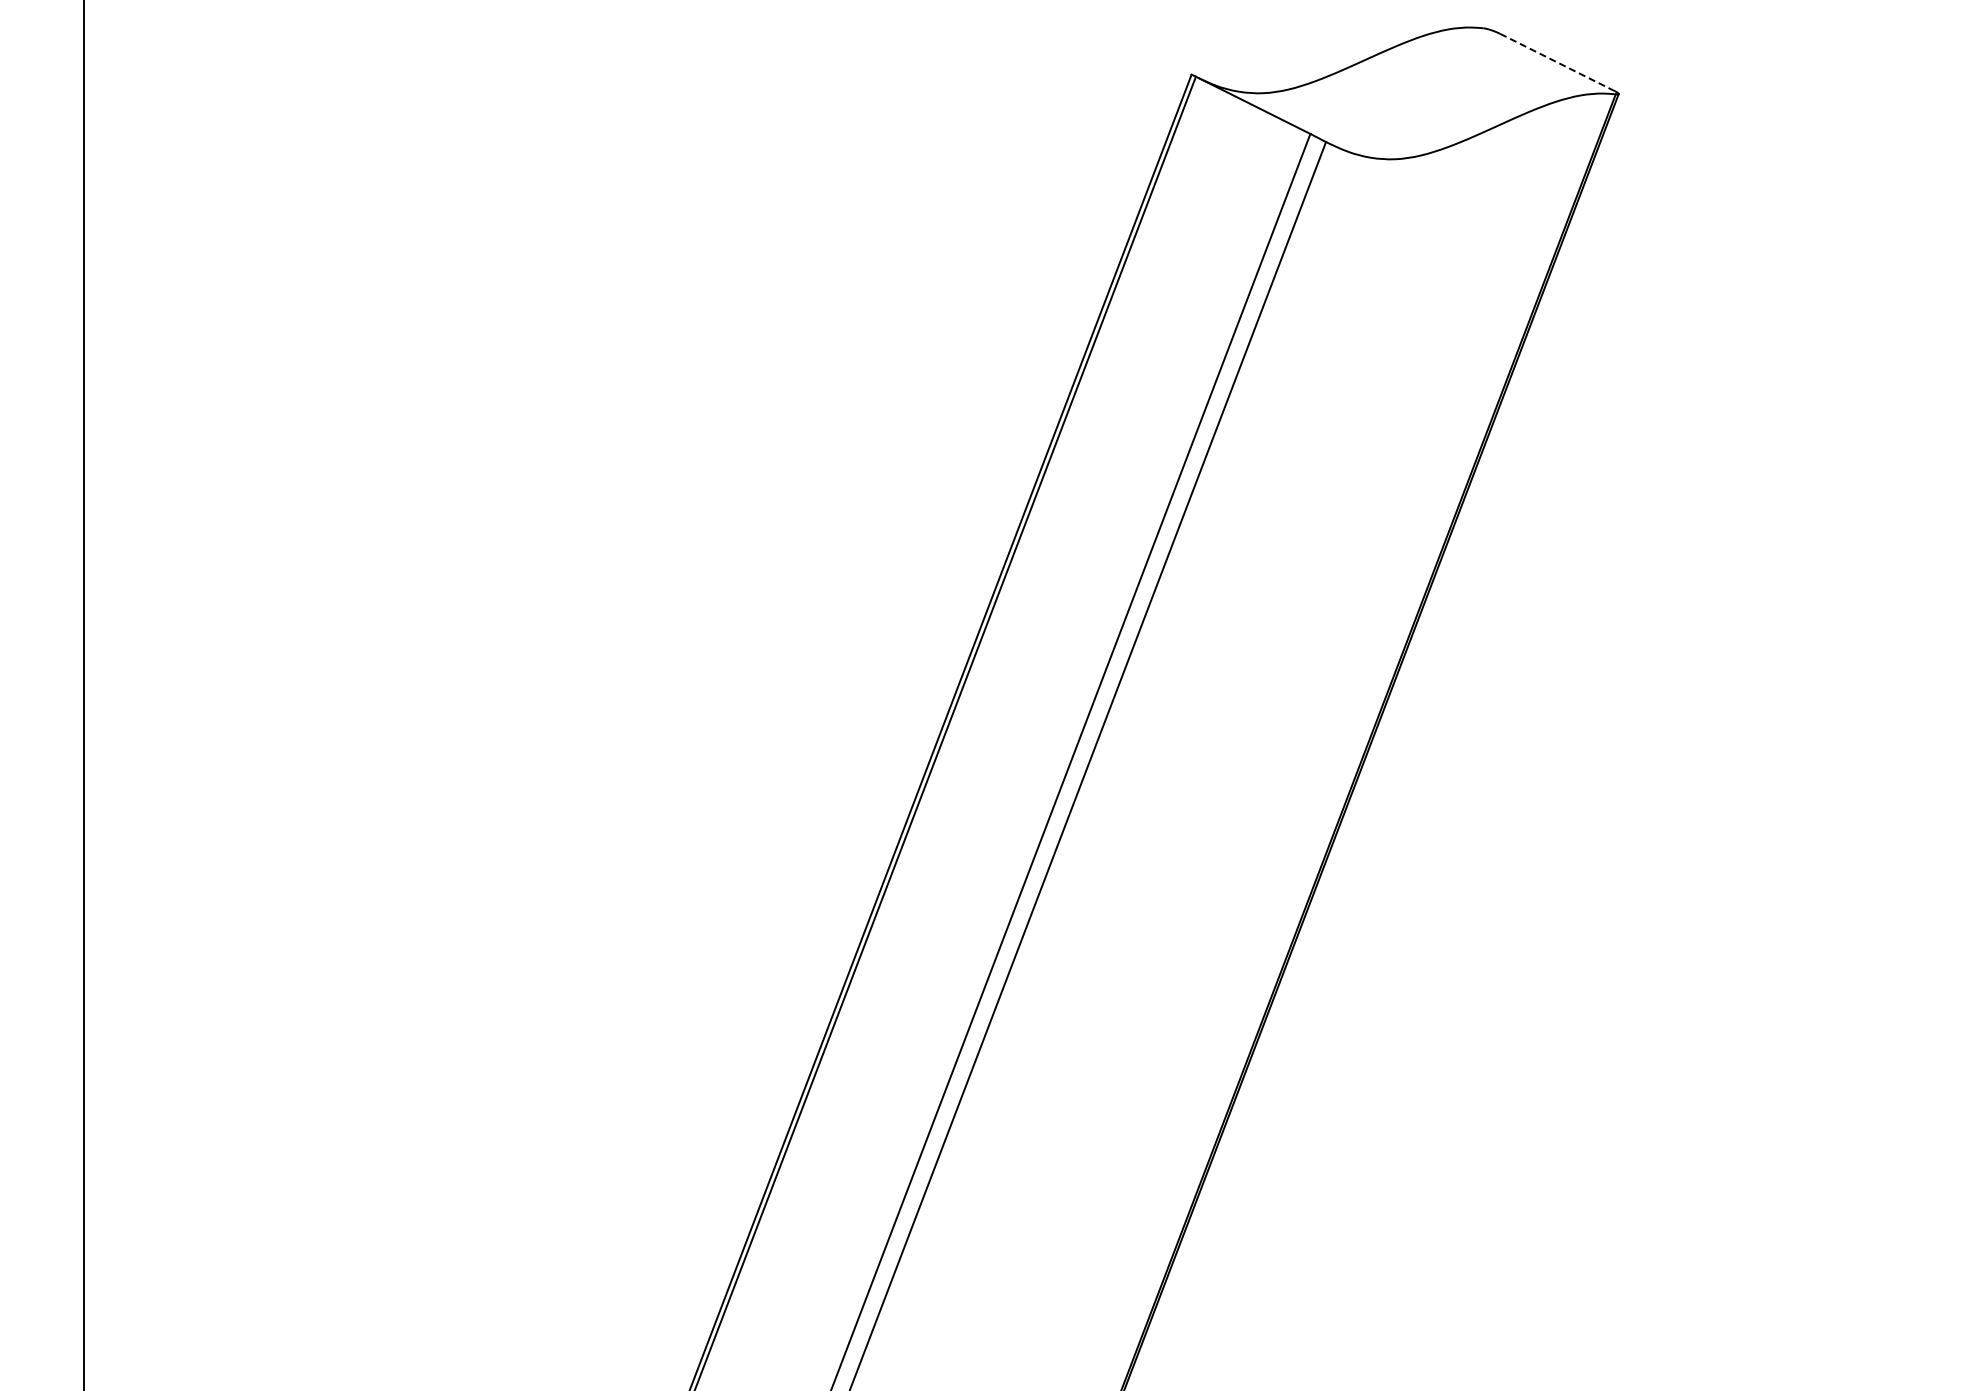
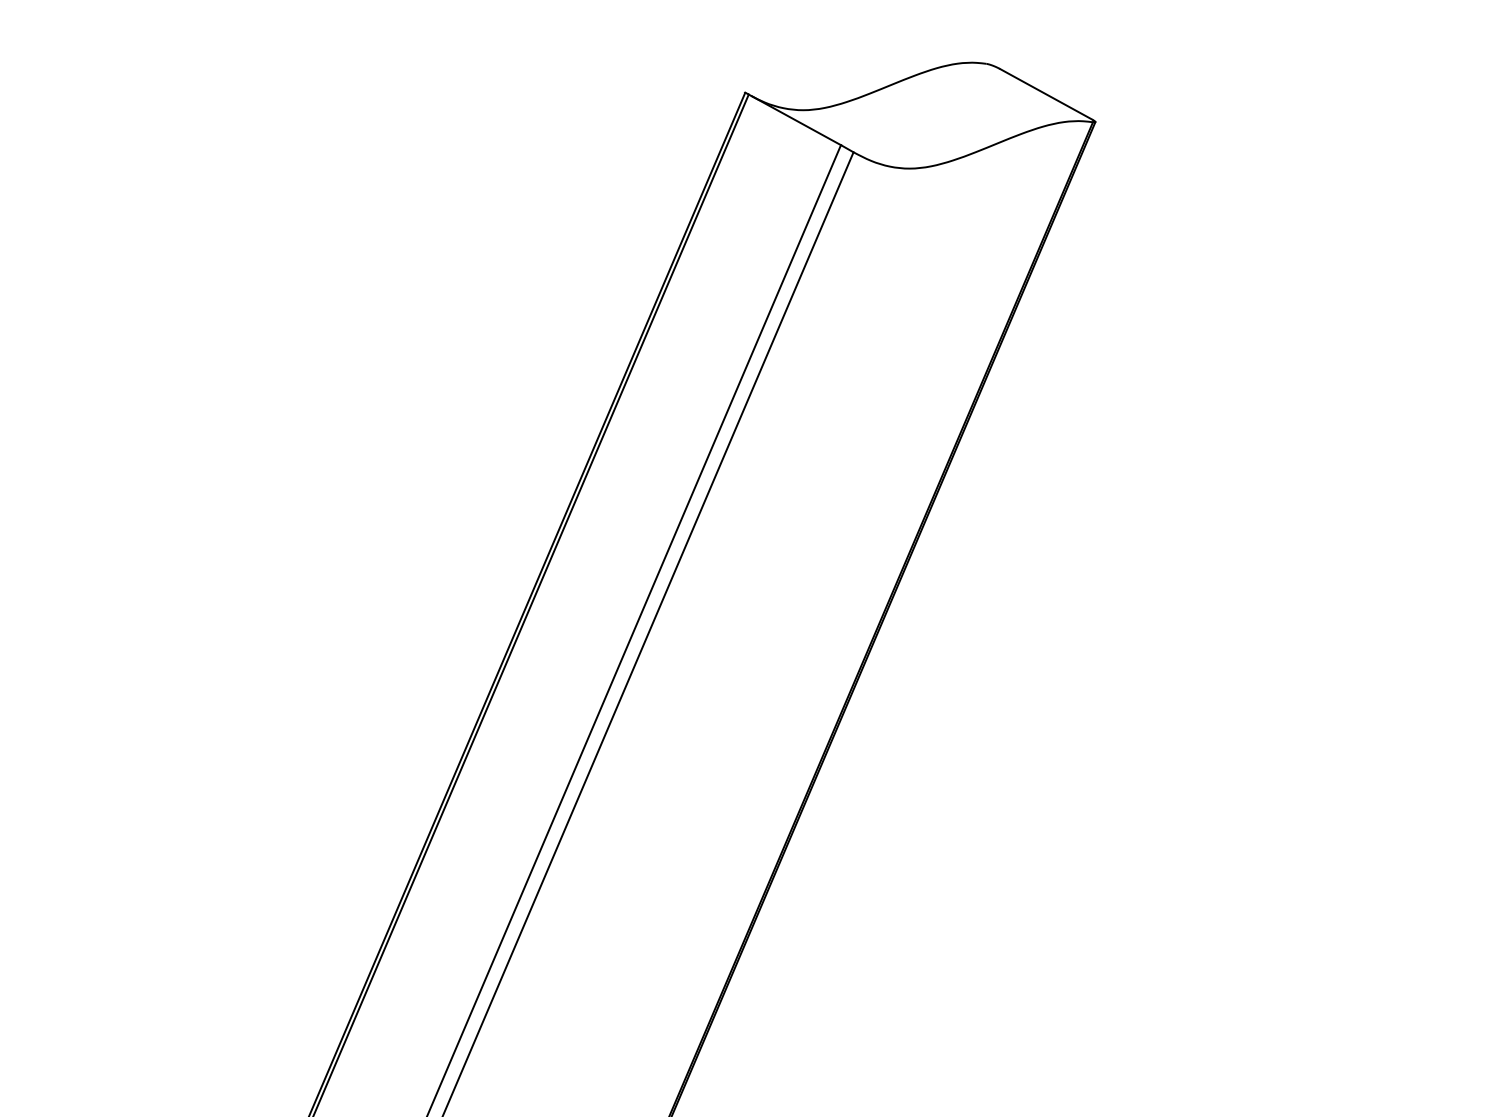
line: (1557, 62) -> (1046, 94), dashed -> solid

